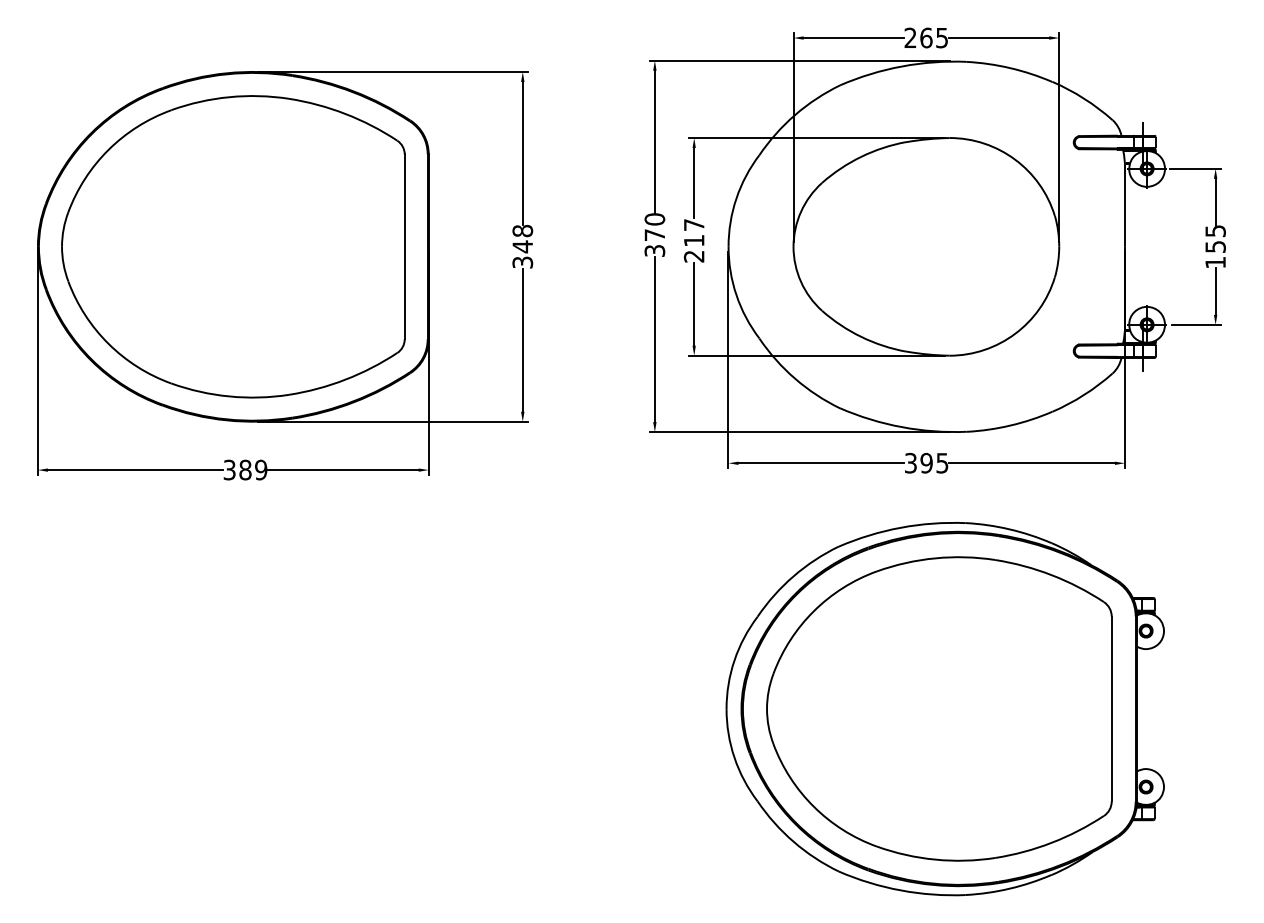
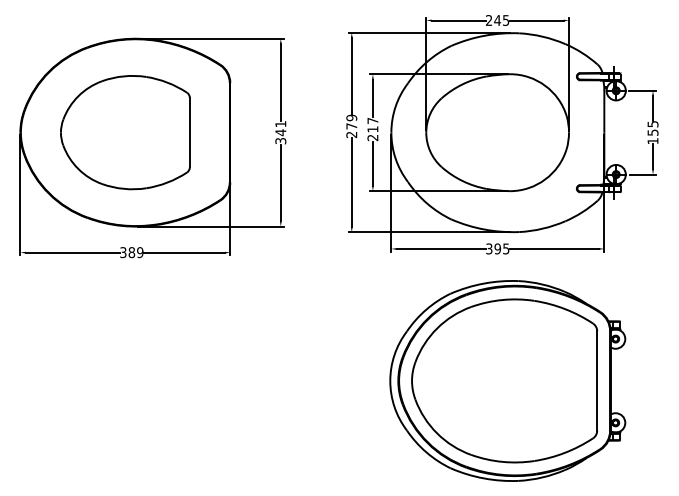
text: (926, 38) -> (497, 20), 265 -> 245
text: (522, 231) -> (280, 124), 348 -> 341
text: (654, 233) -> (351, 125), 370 -> 279
part: (233, 246) -> (125, 132), size x0.7

